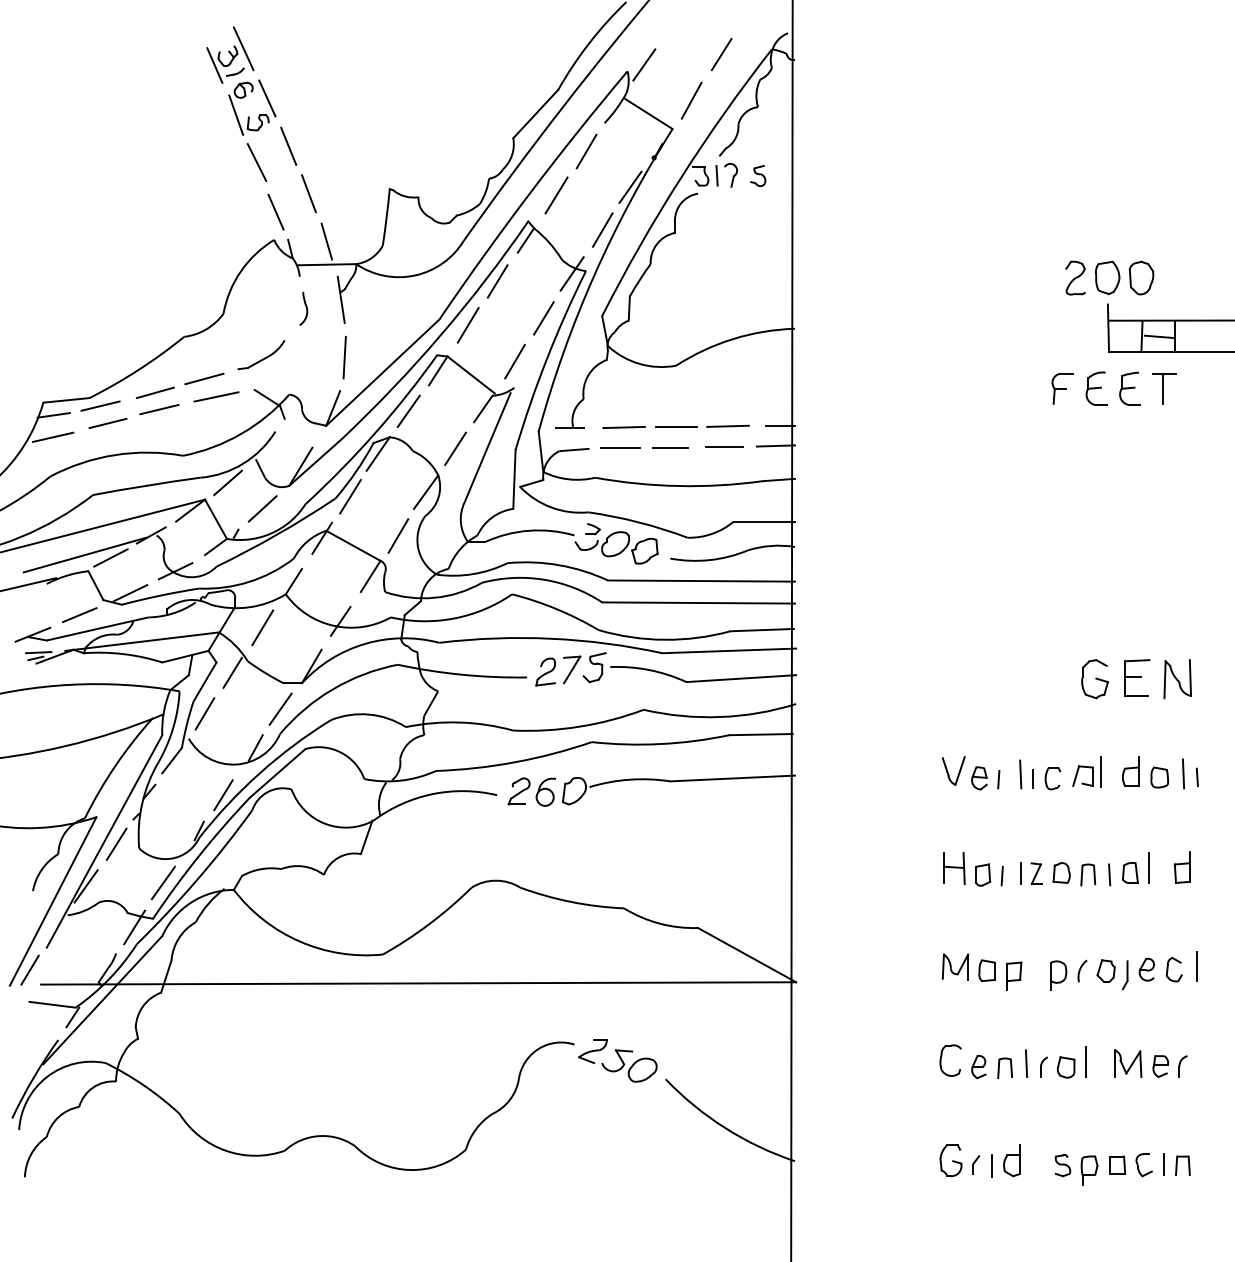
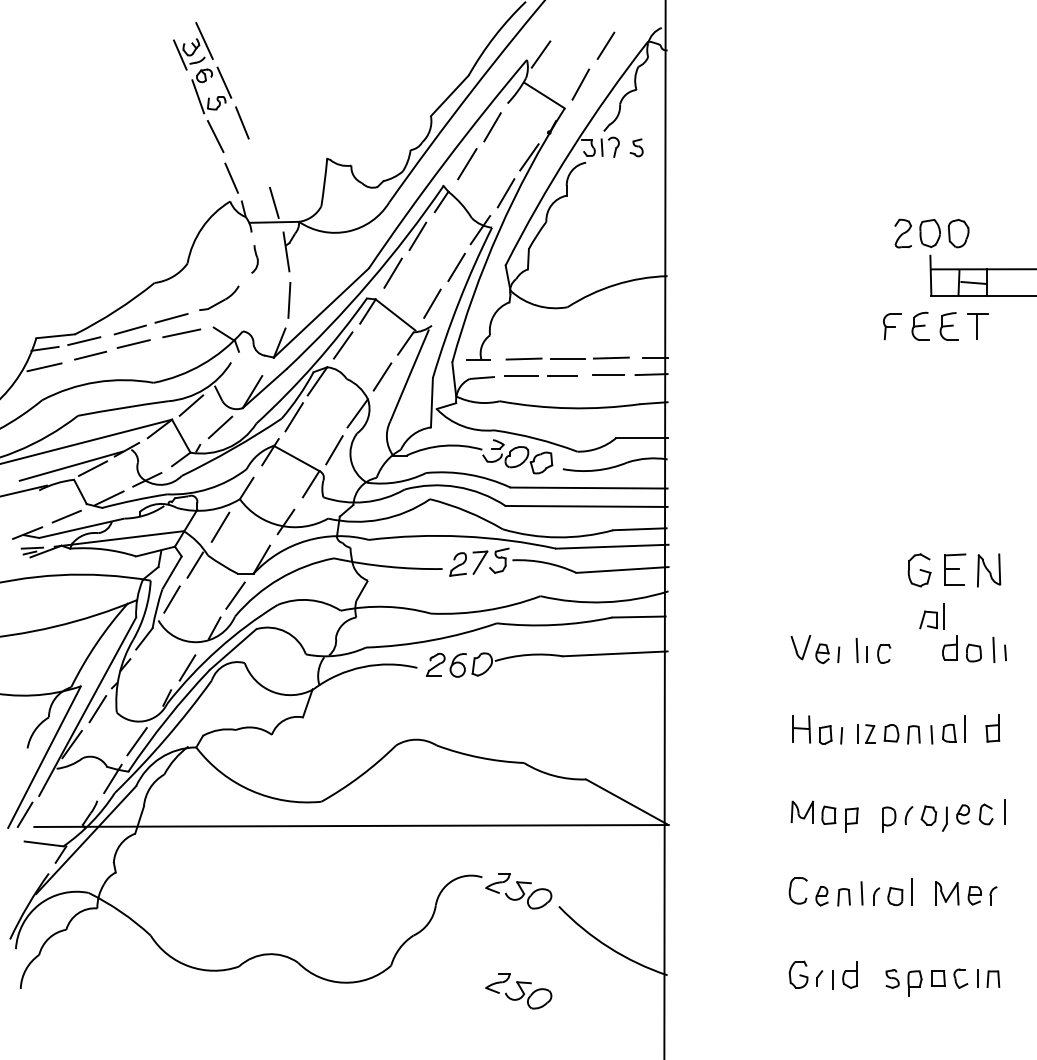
line: (309, 193) -> (259, 162), removed
part: (1086, 772) -> (931, 616), moved
part: (617, 1180) -> (518, 991), added

